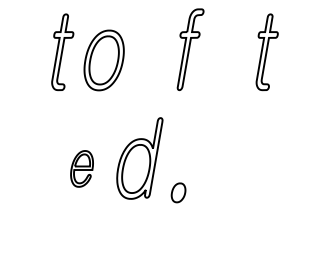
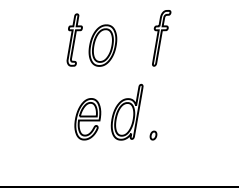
part: (266, 51) -> (213, 39), removed
part: (81, 169) -> (87, 119), size x1.67
part: (178, 192) -> (153, 135), size x0.62

